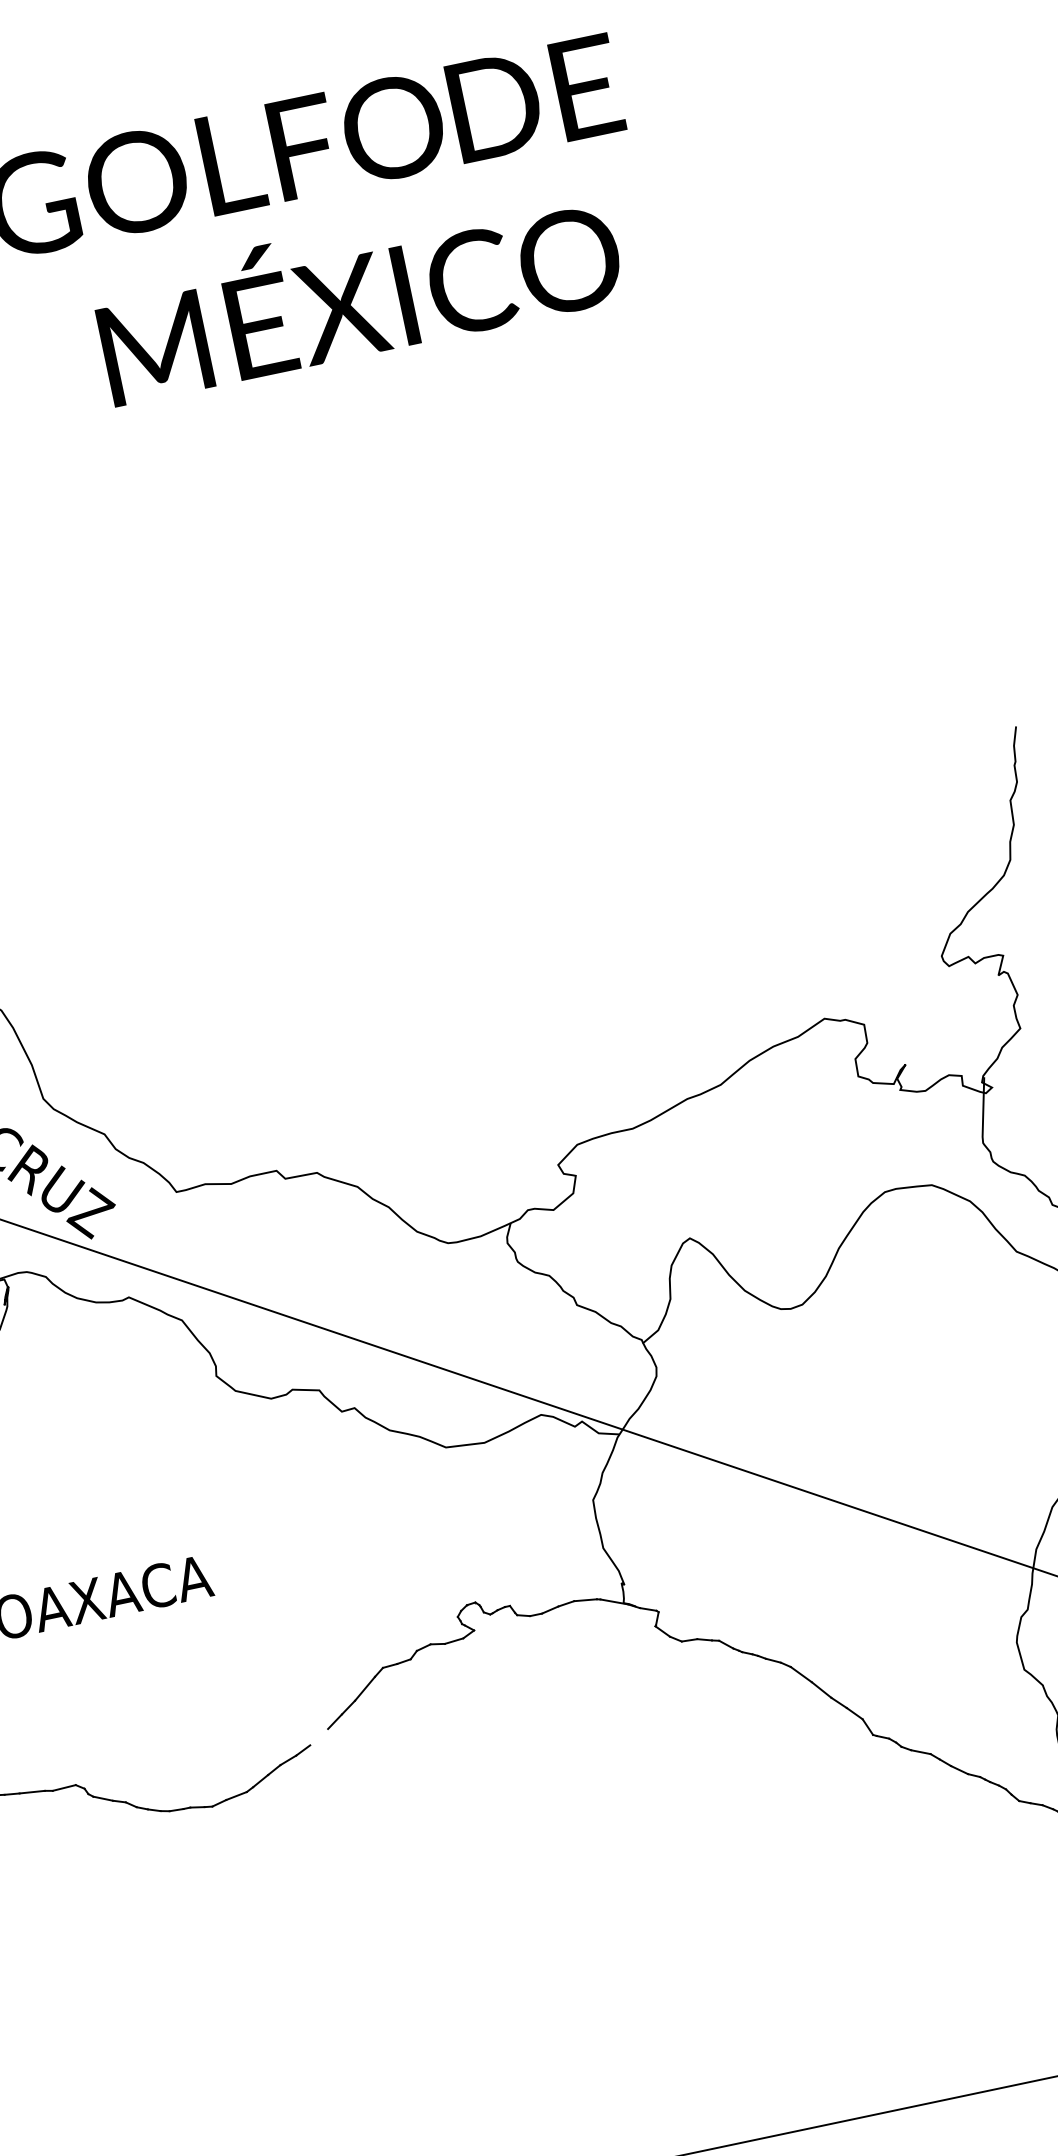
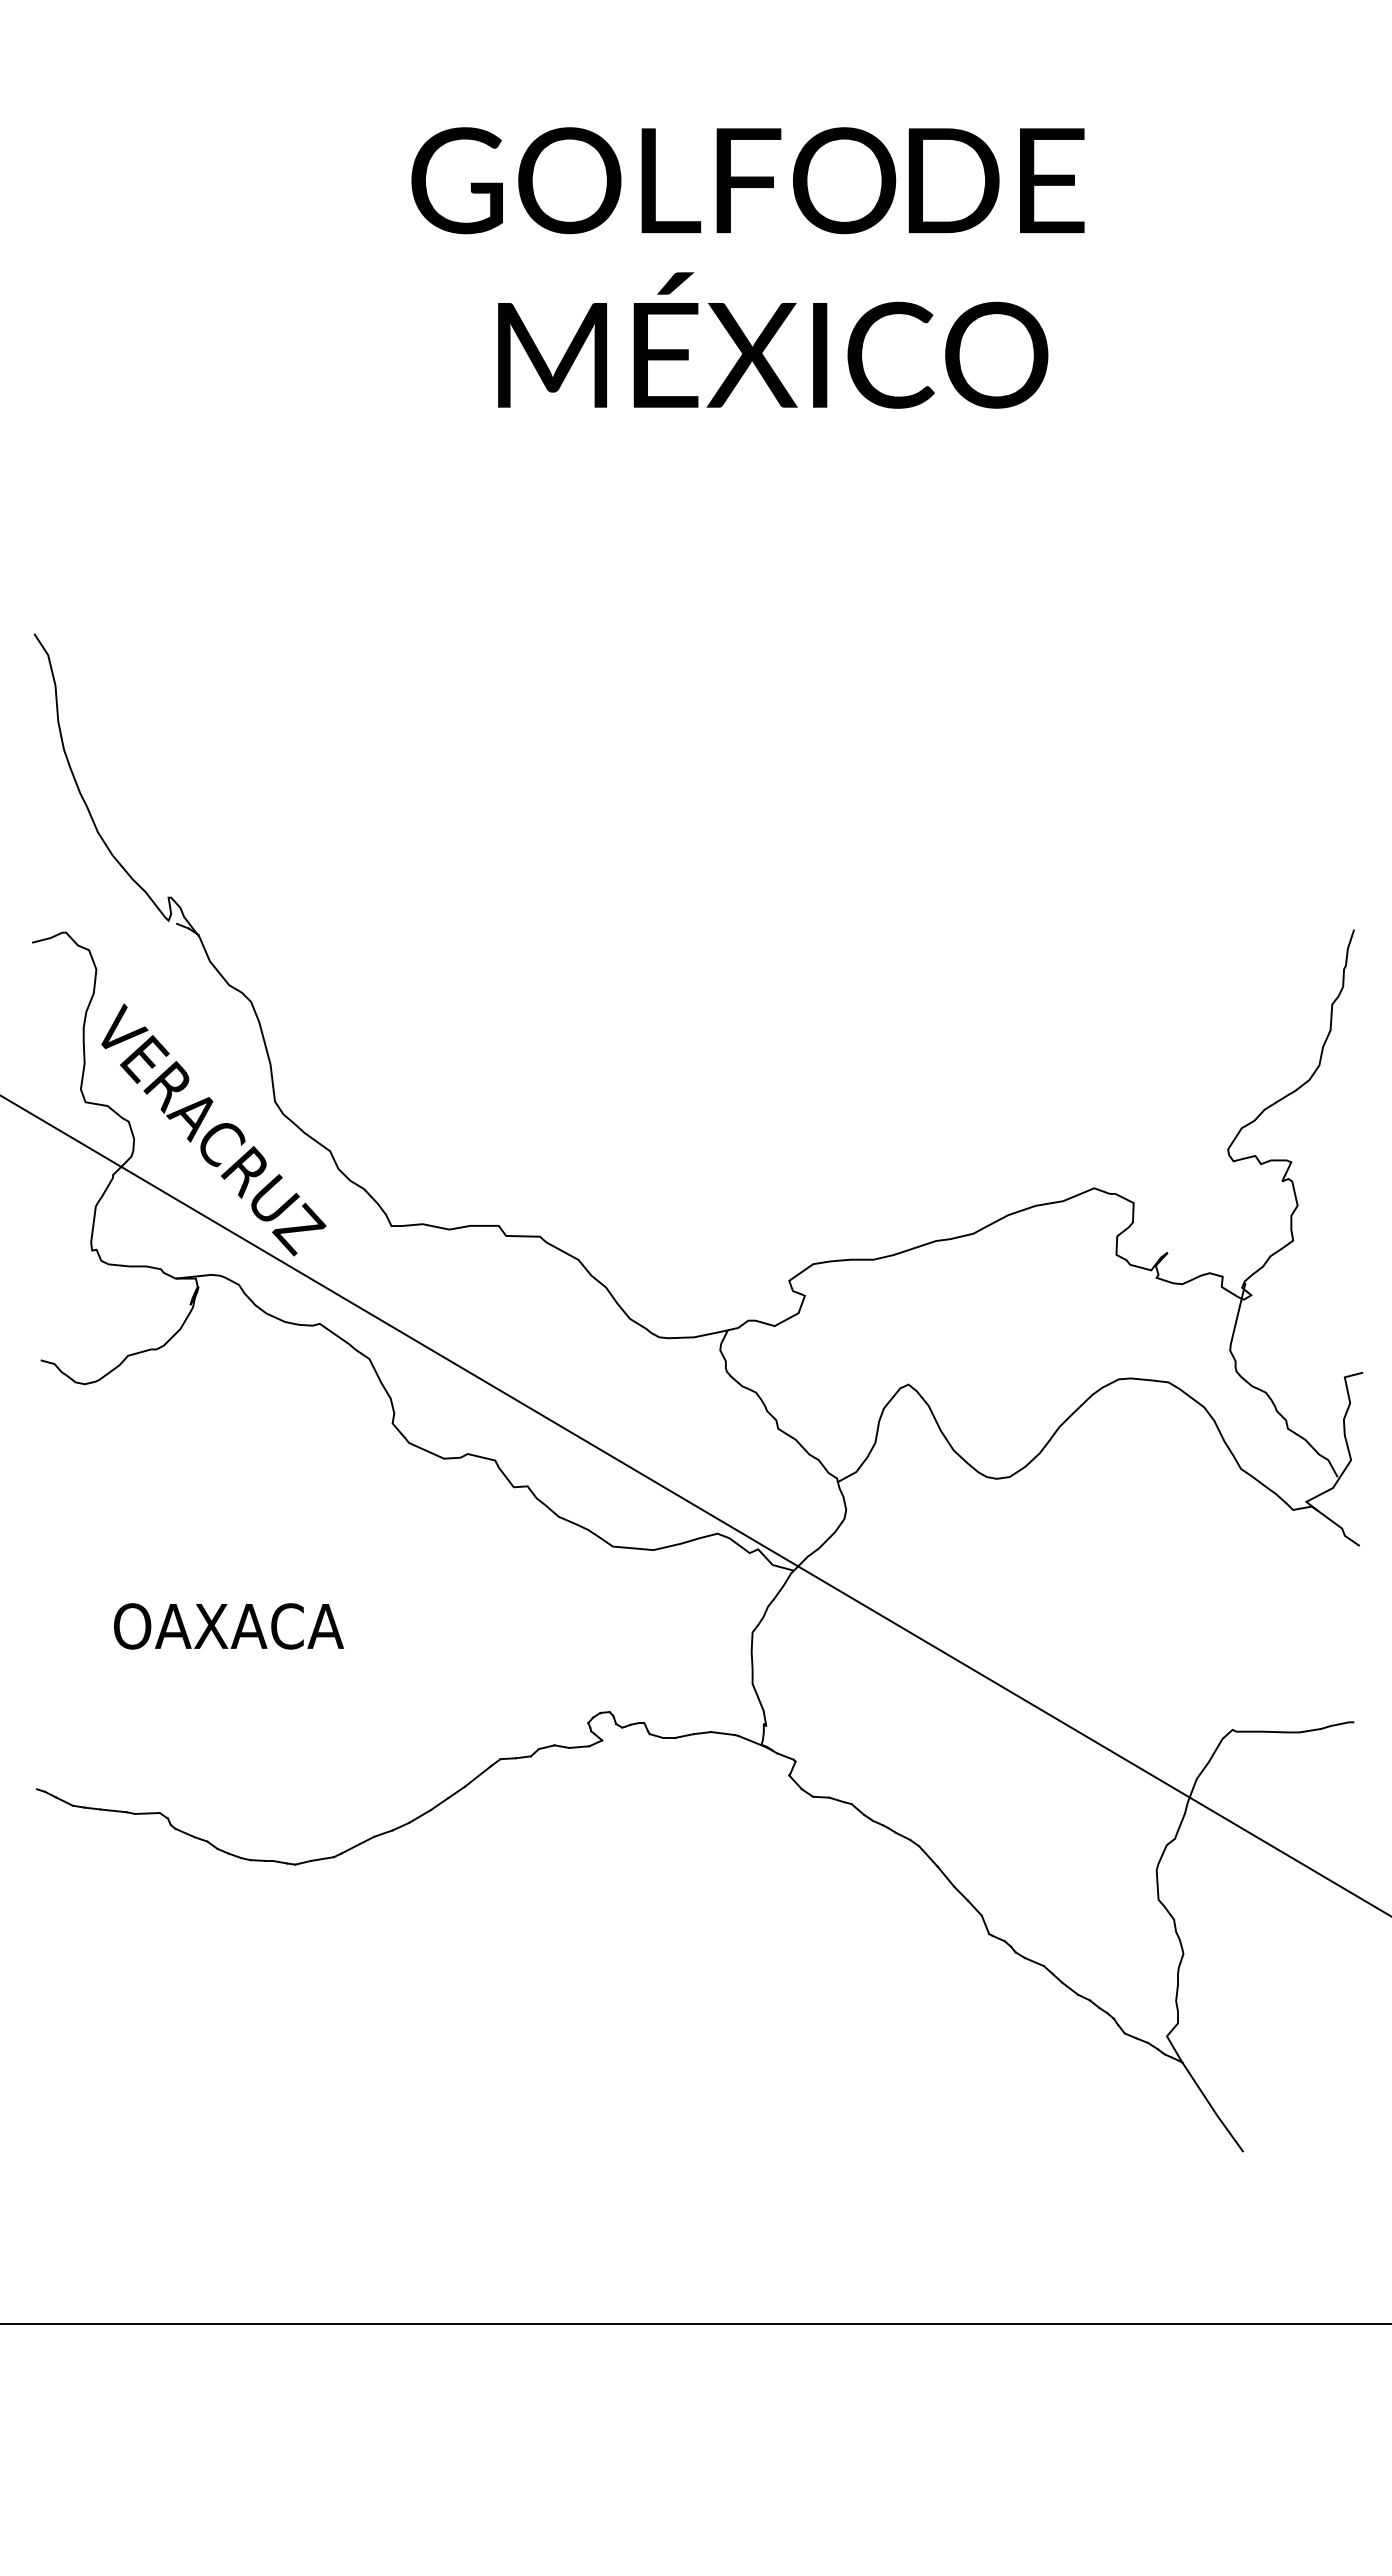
line: (318, 1737) -> (419, 1816), added

